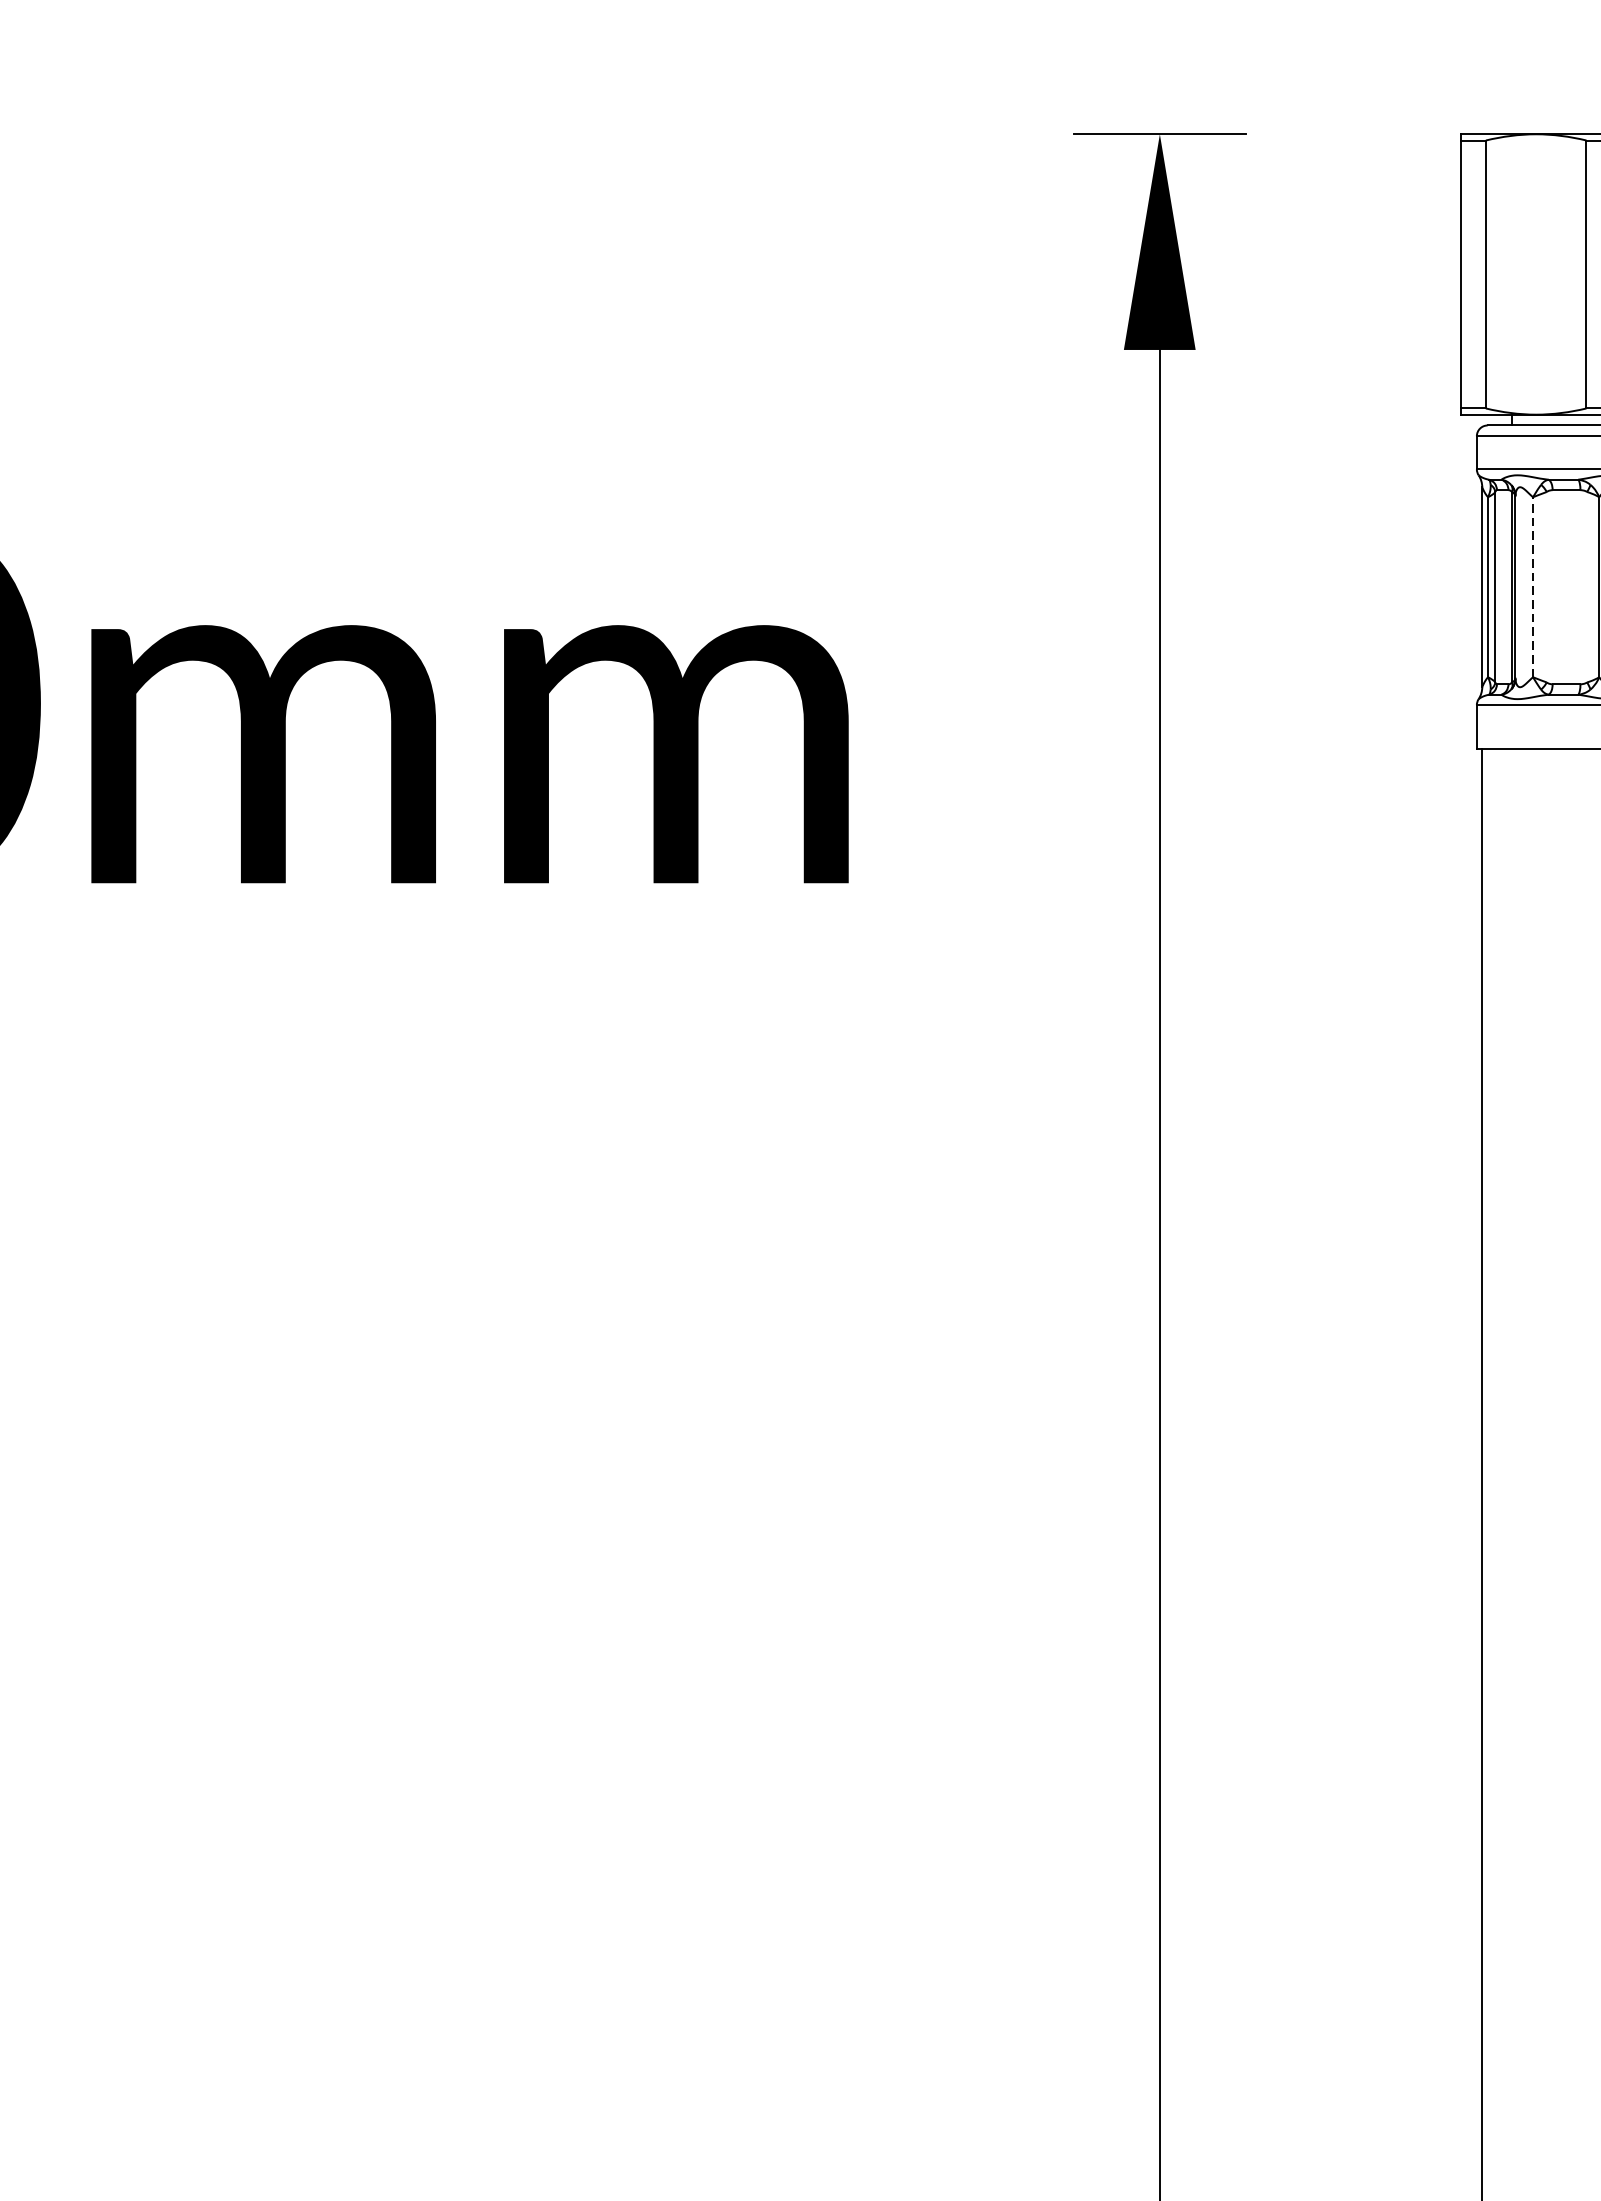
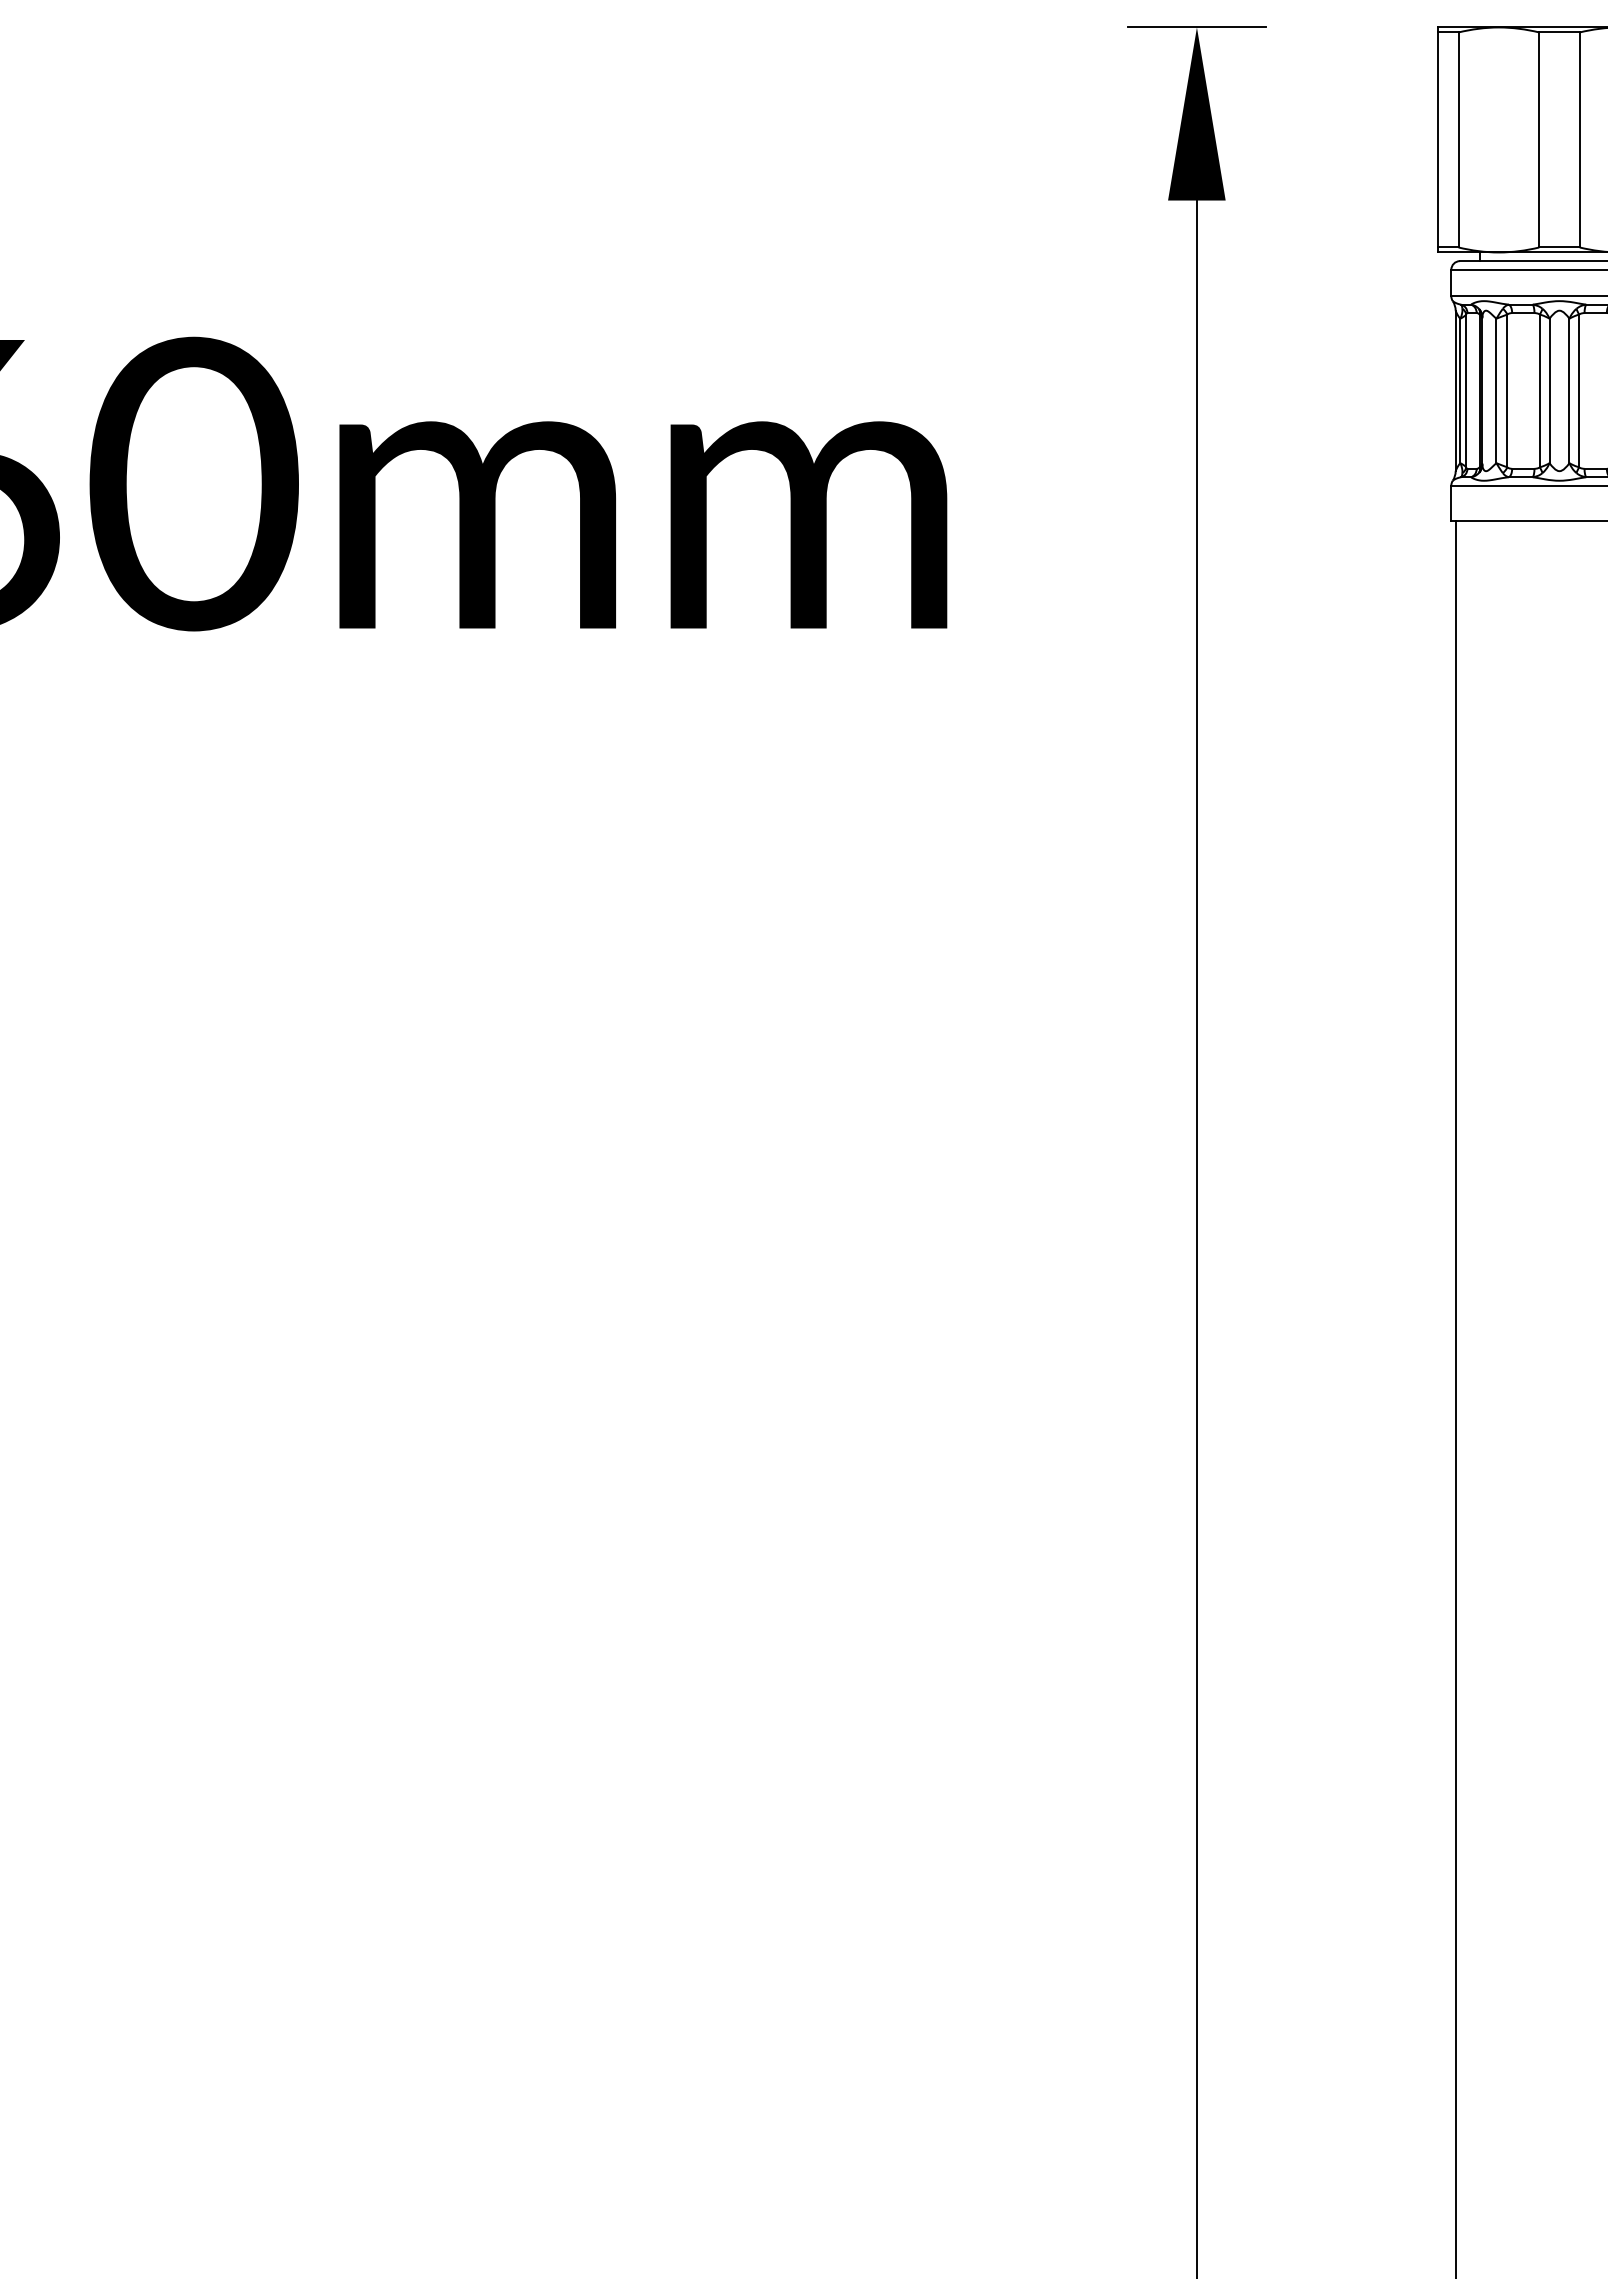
line: (1533, 586) -> (1496, 390), dashed -> solid
line: (1546, 586) -> (1507, 390), added
line: (1586, 586) -> (1539, 390), added

